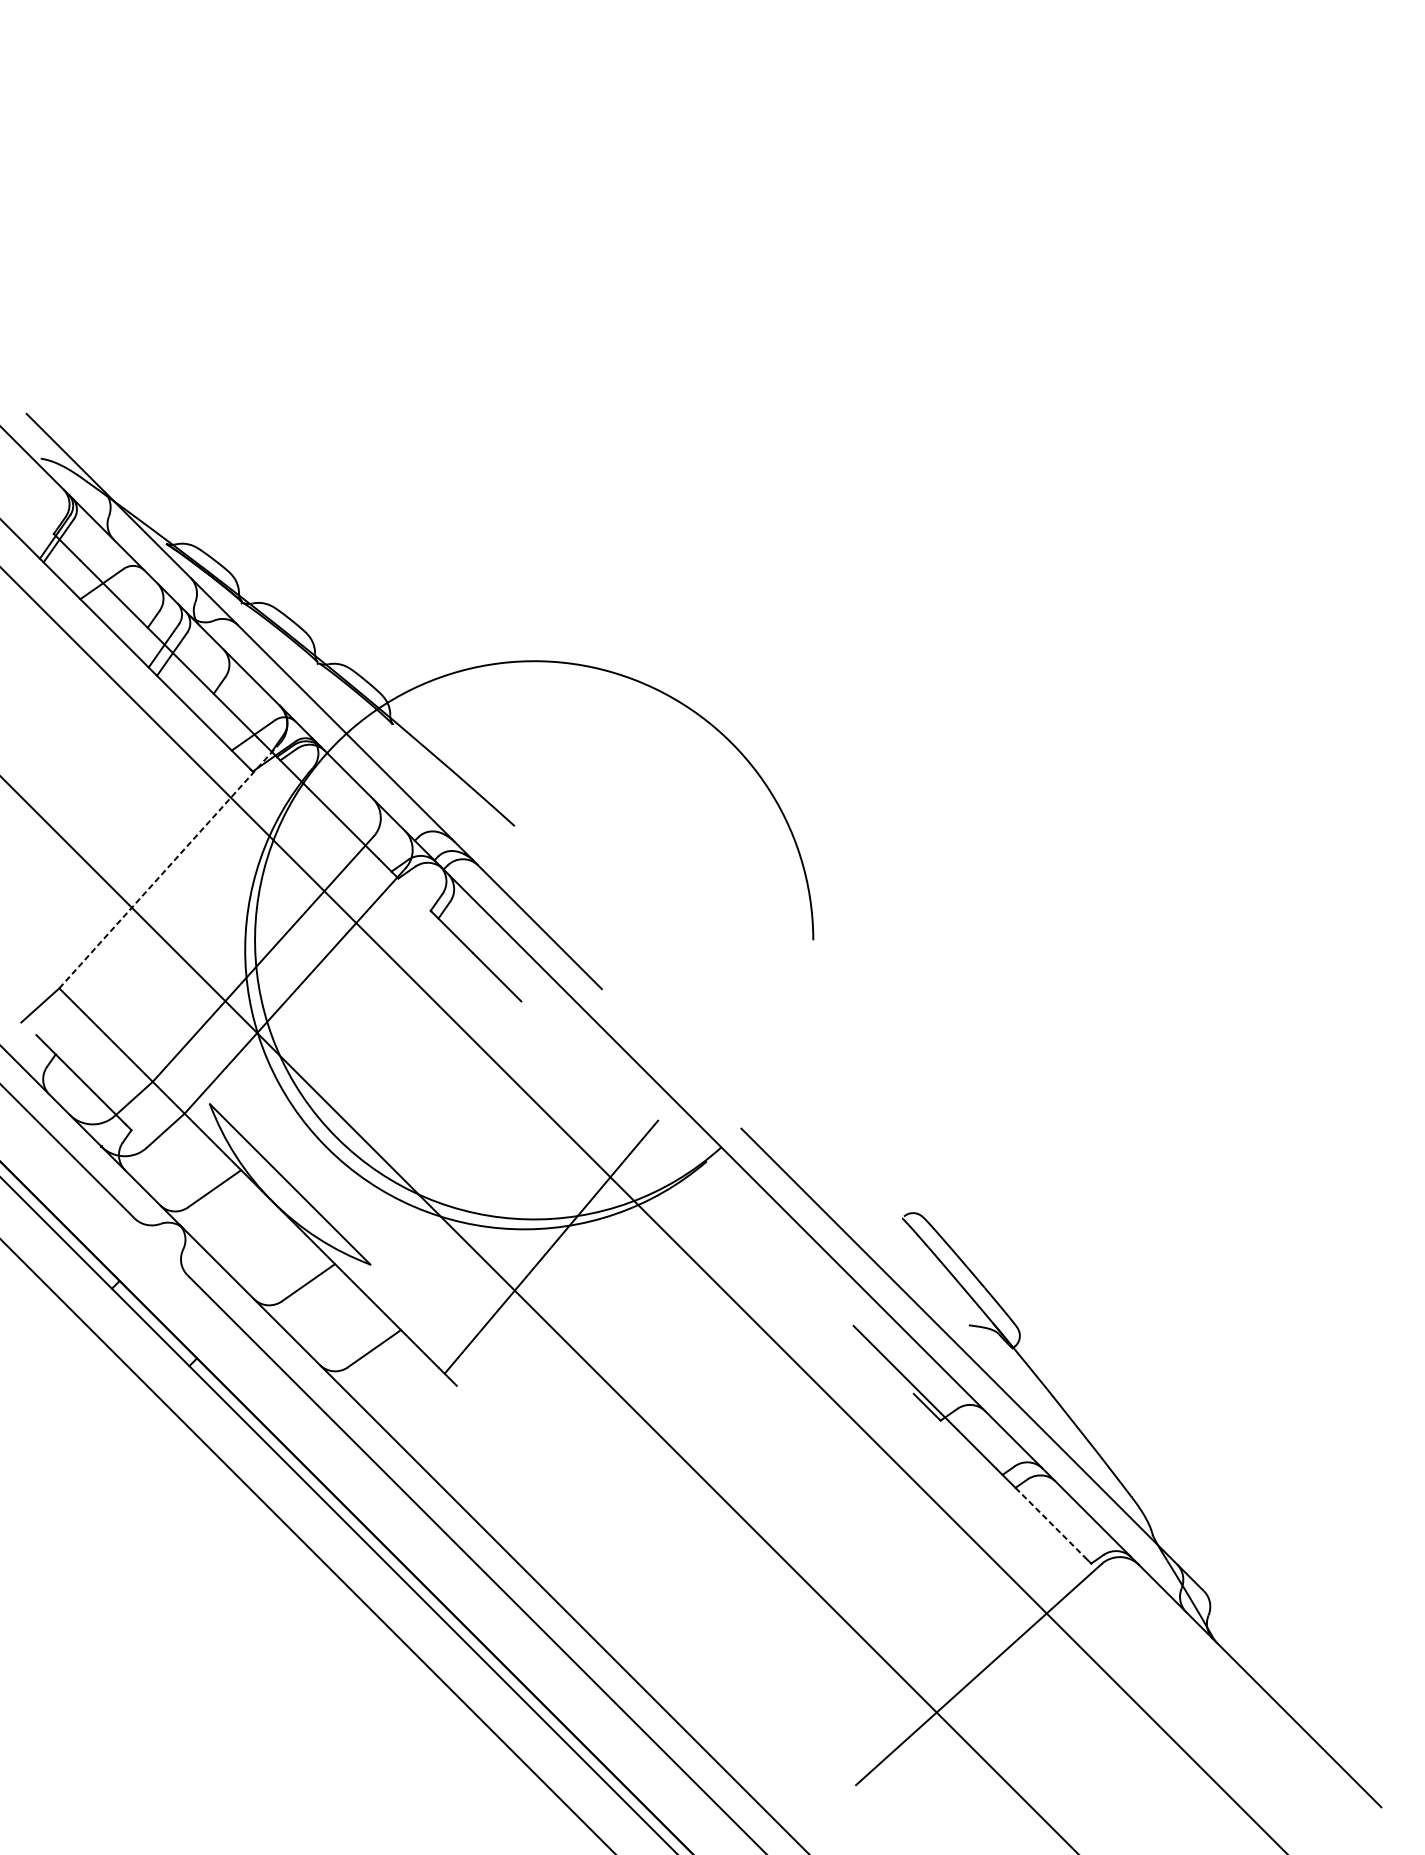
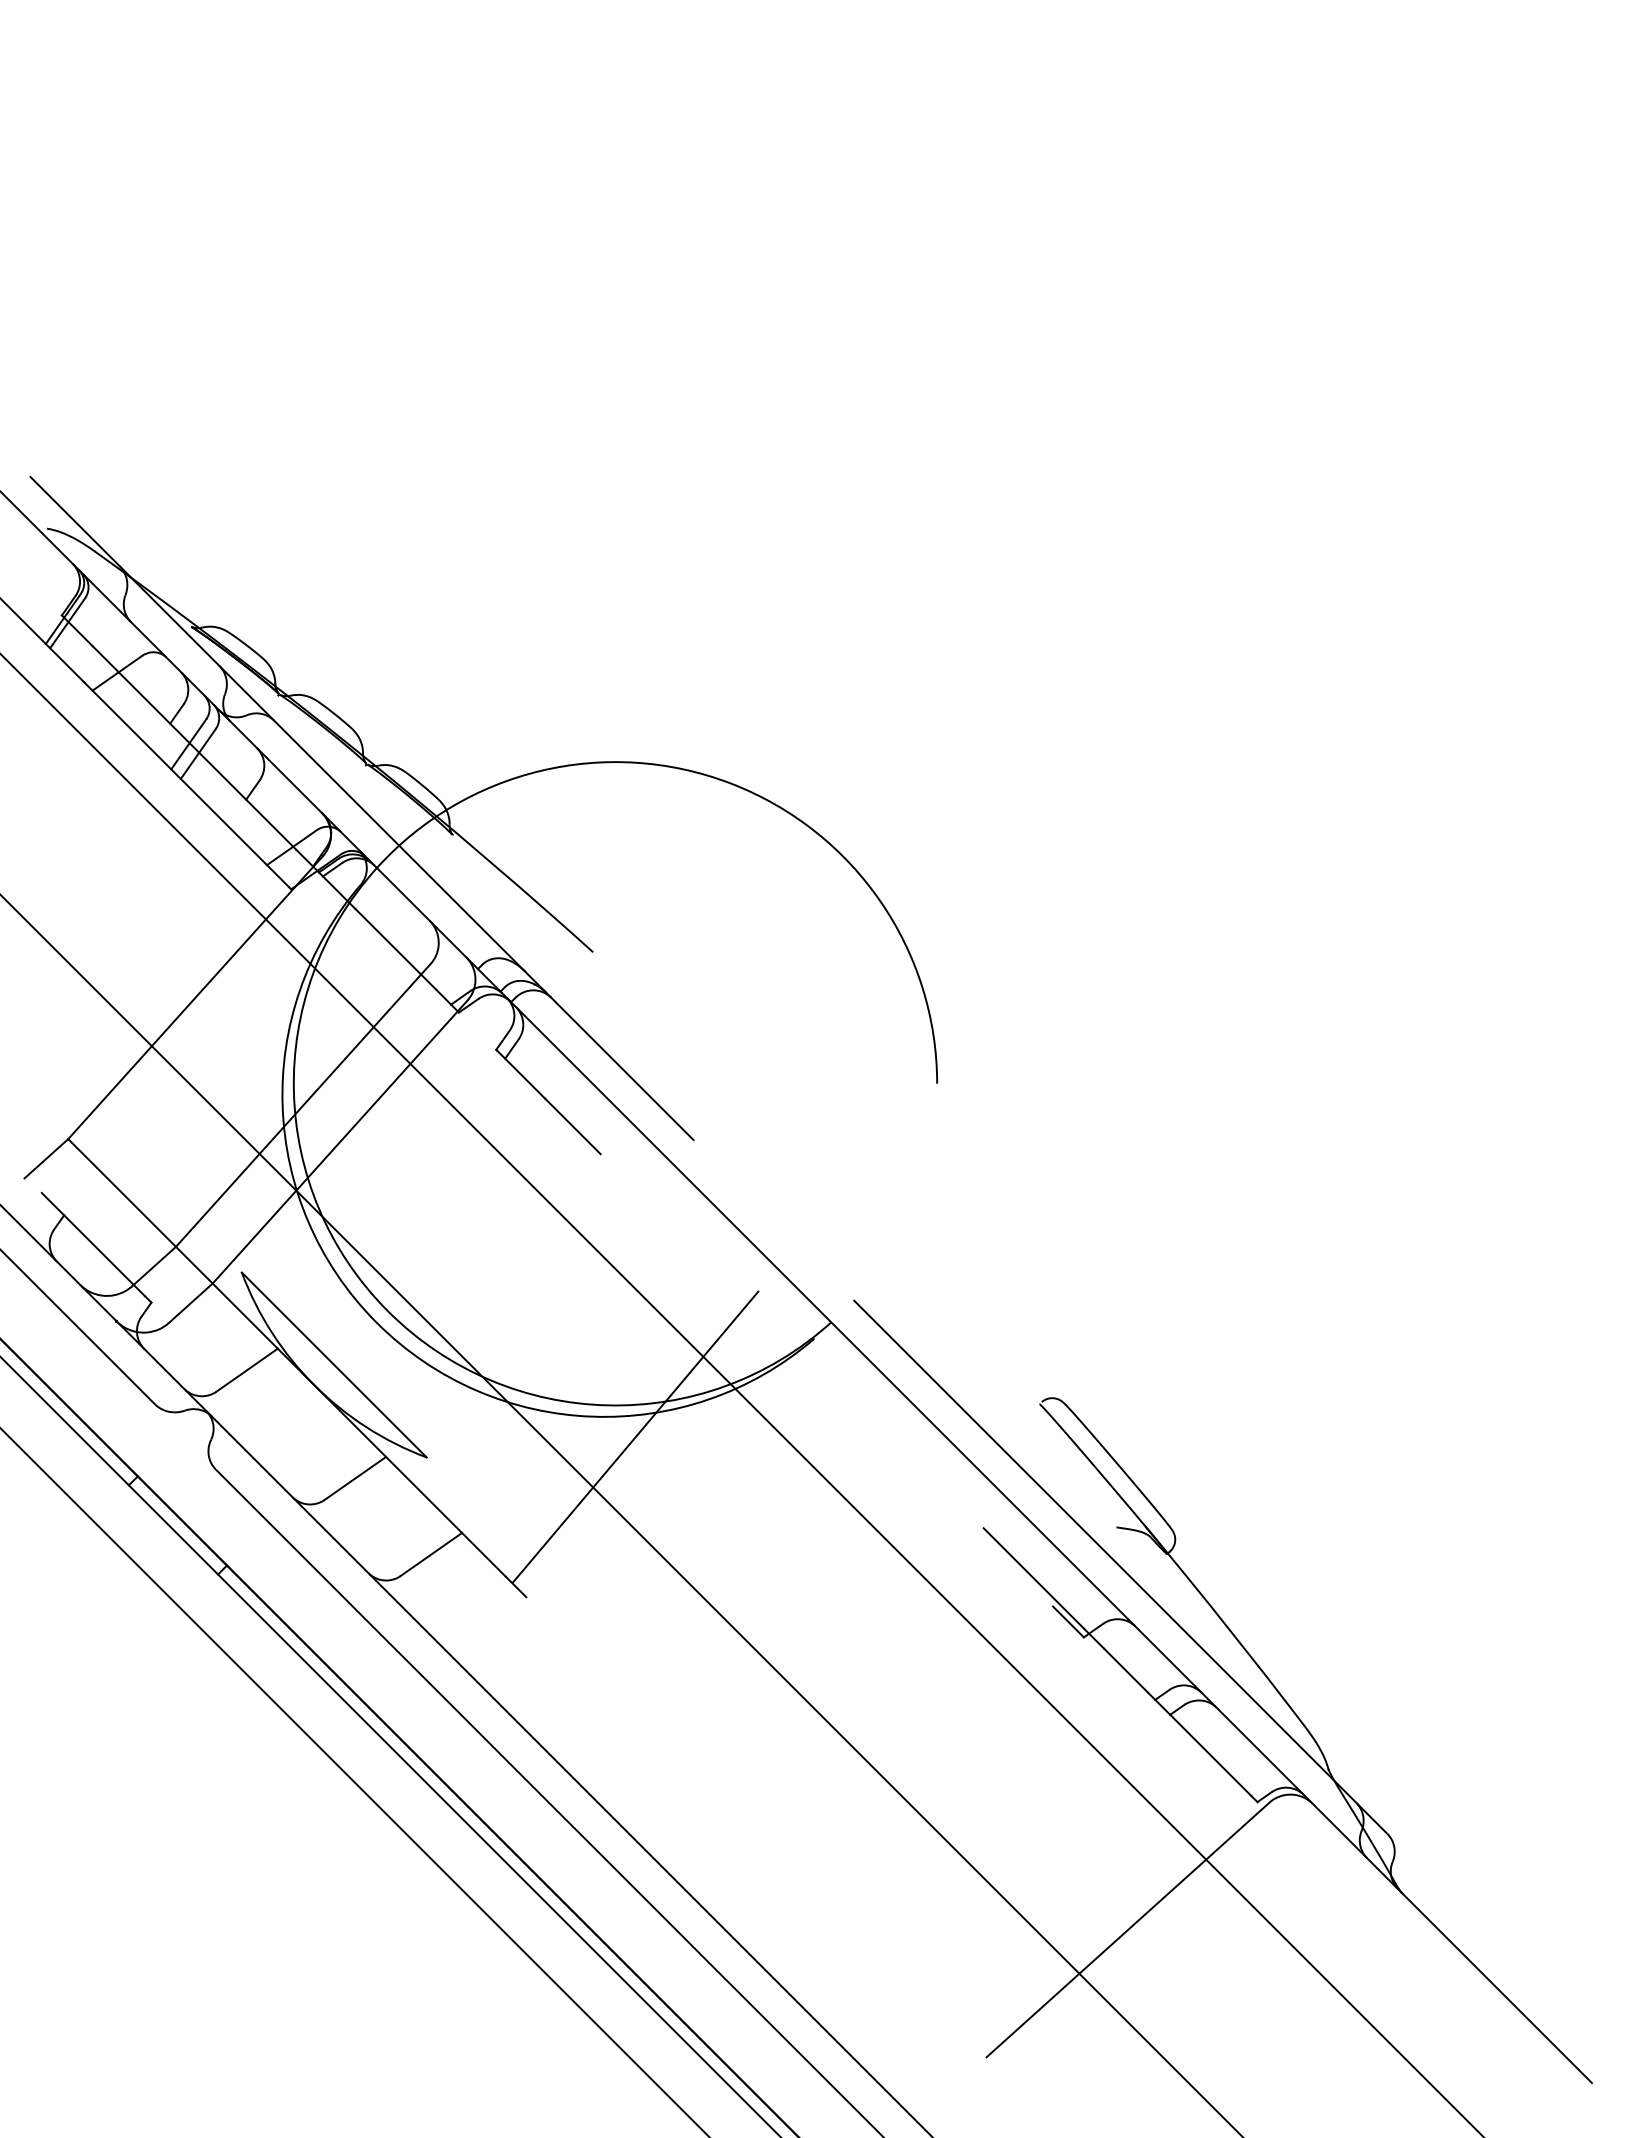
line: (169, 865) -> (195, 997), dashed -> solid
line: (1050, 1523) -> (1210, 1755), dashed -> solid

